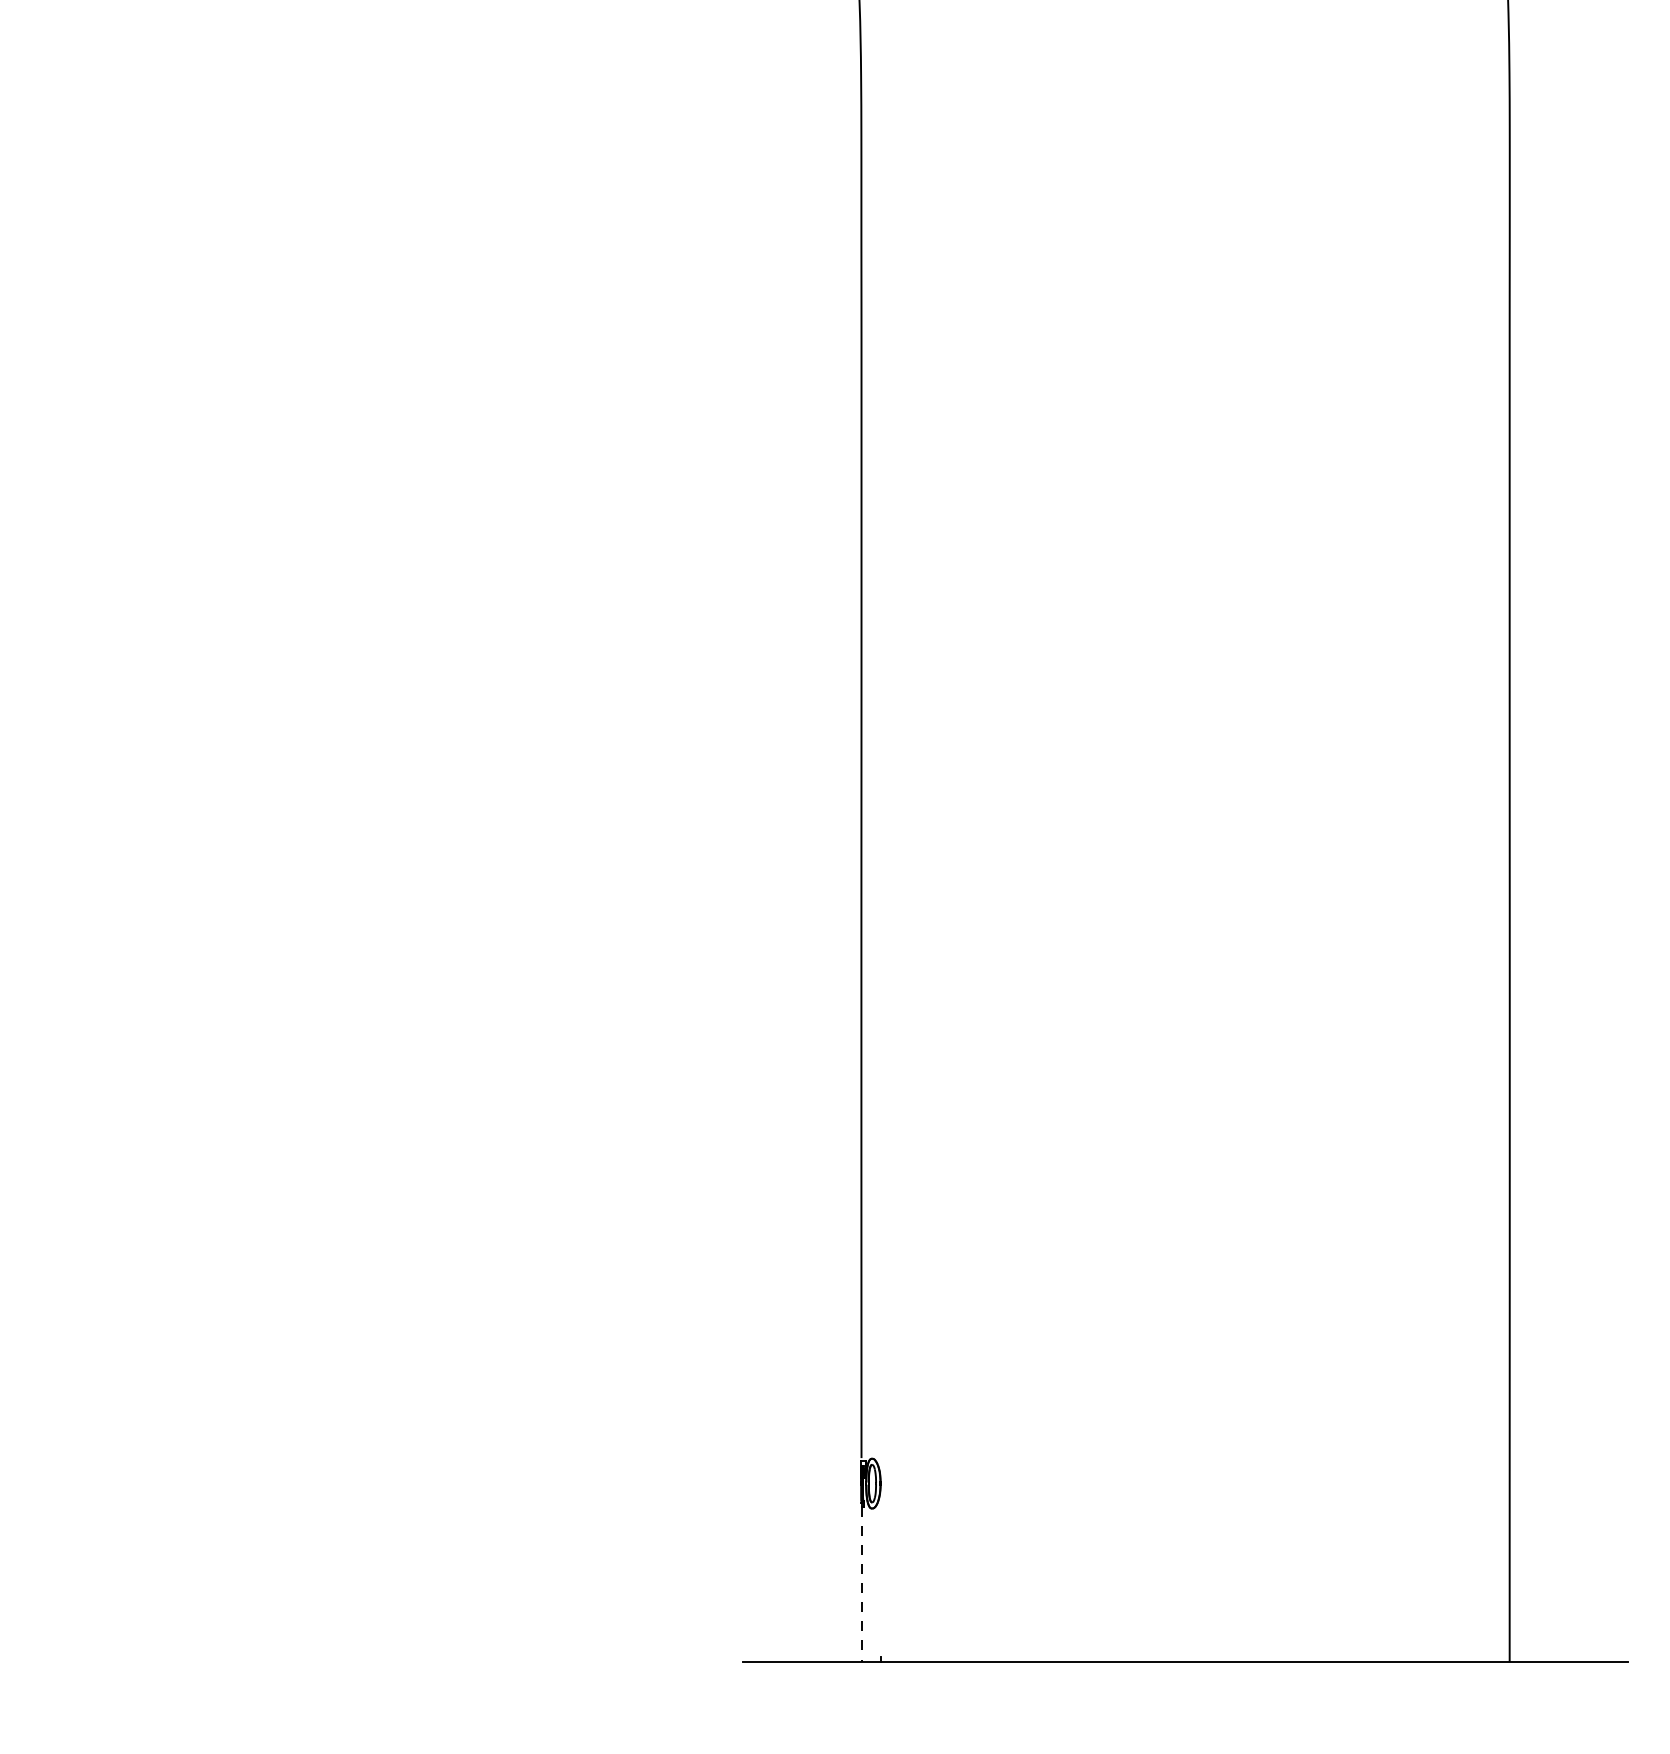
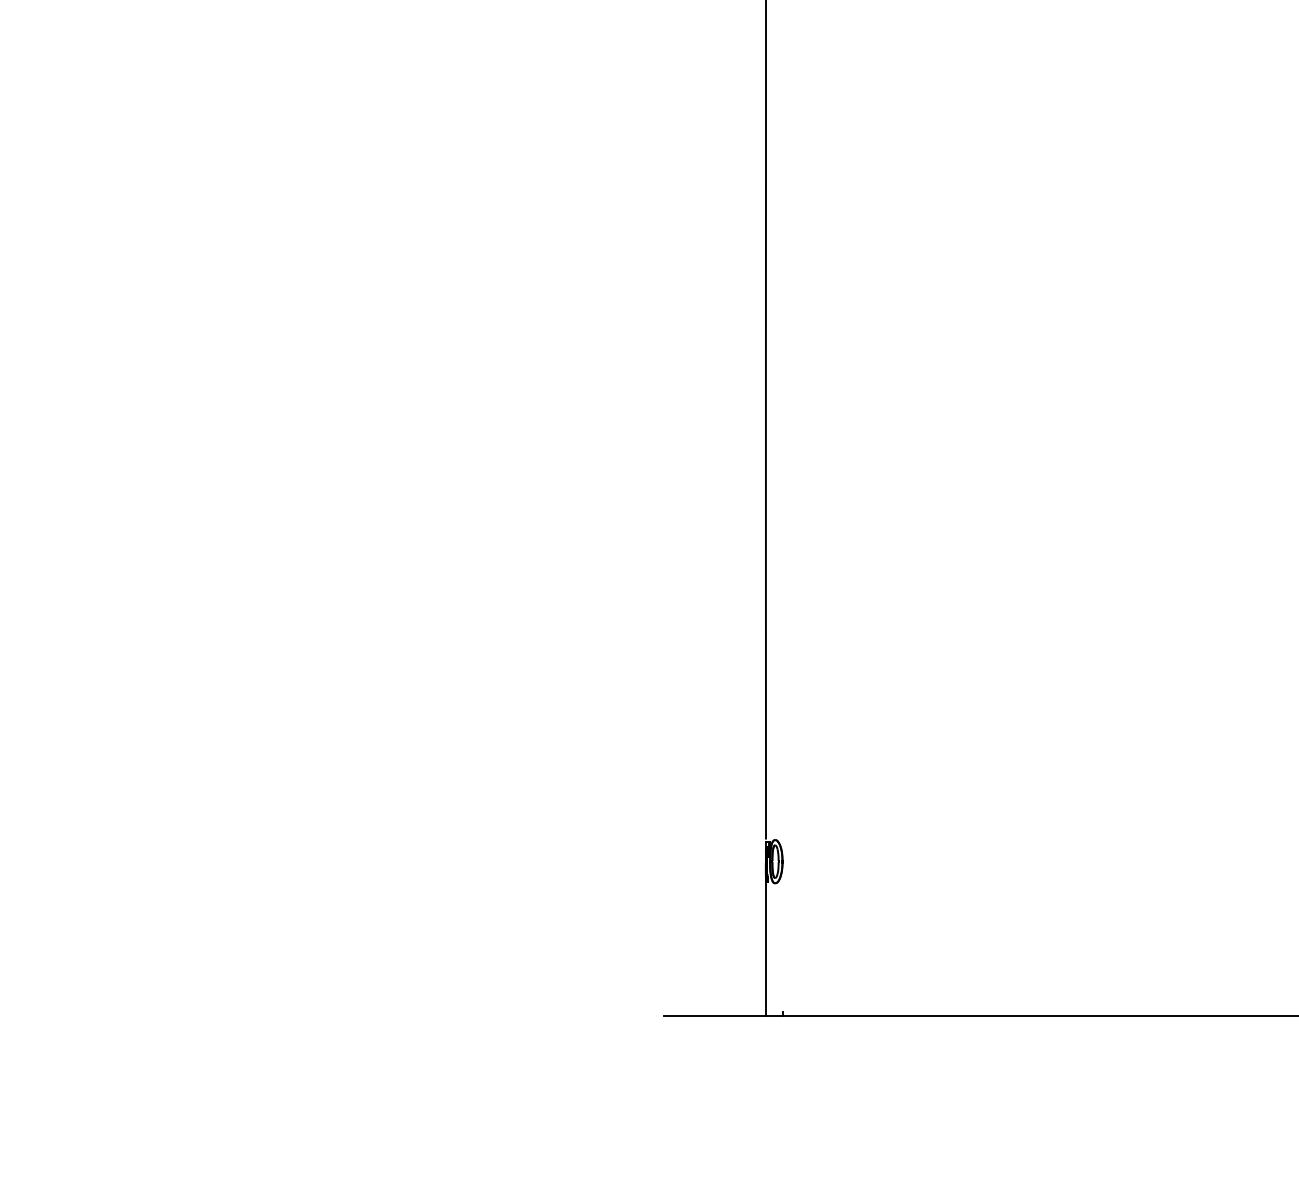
line: (861, 1575) -> (765, 941), dashed -> solid

